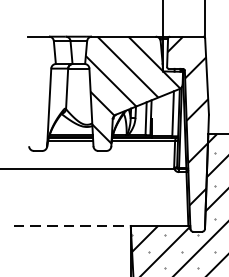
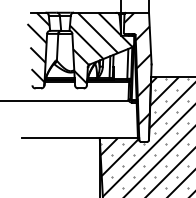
hatch: (38, 89) -> (38, 47), added
line: (72, 226) -> (61, 138), dashed -> solid

